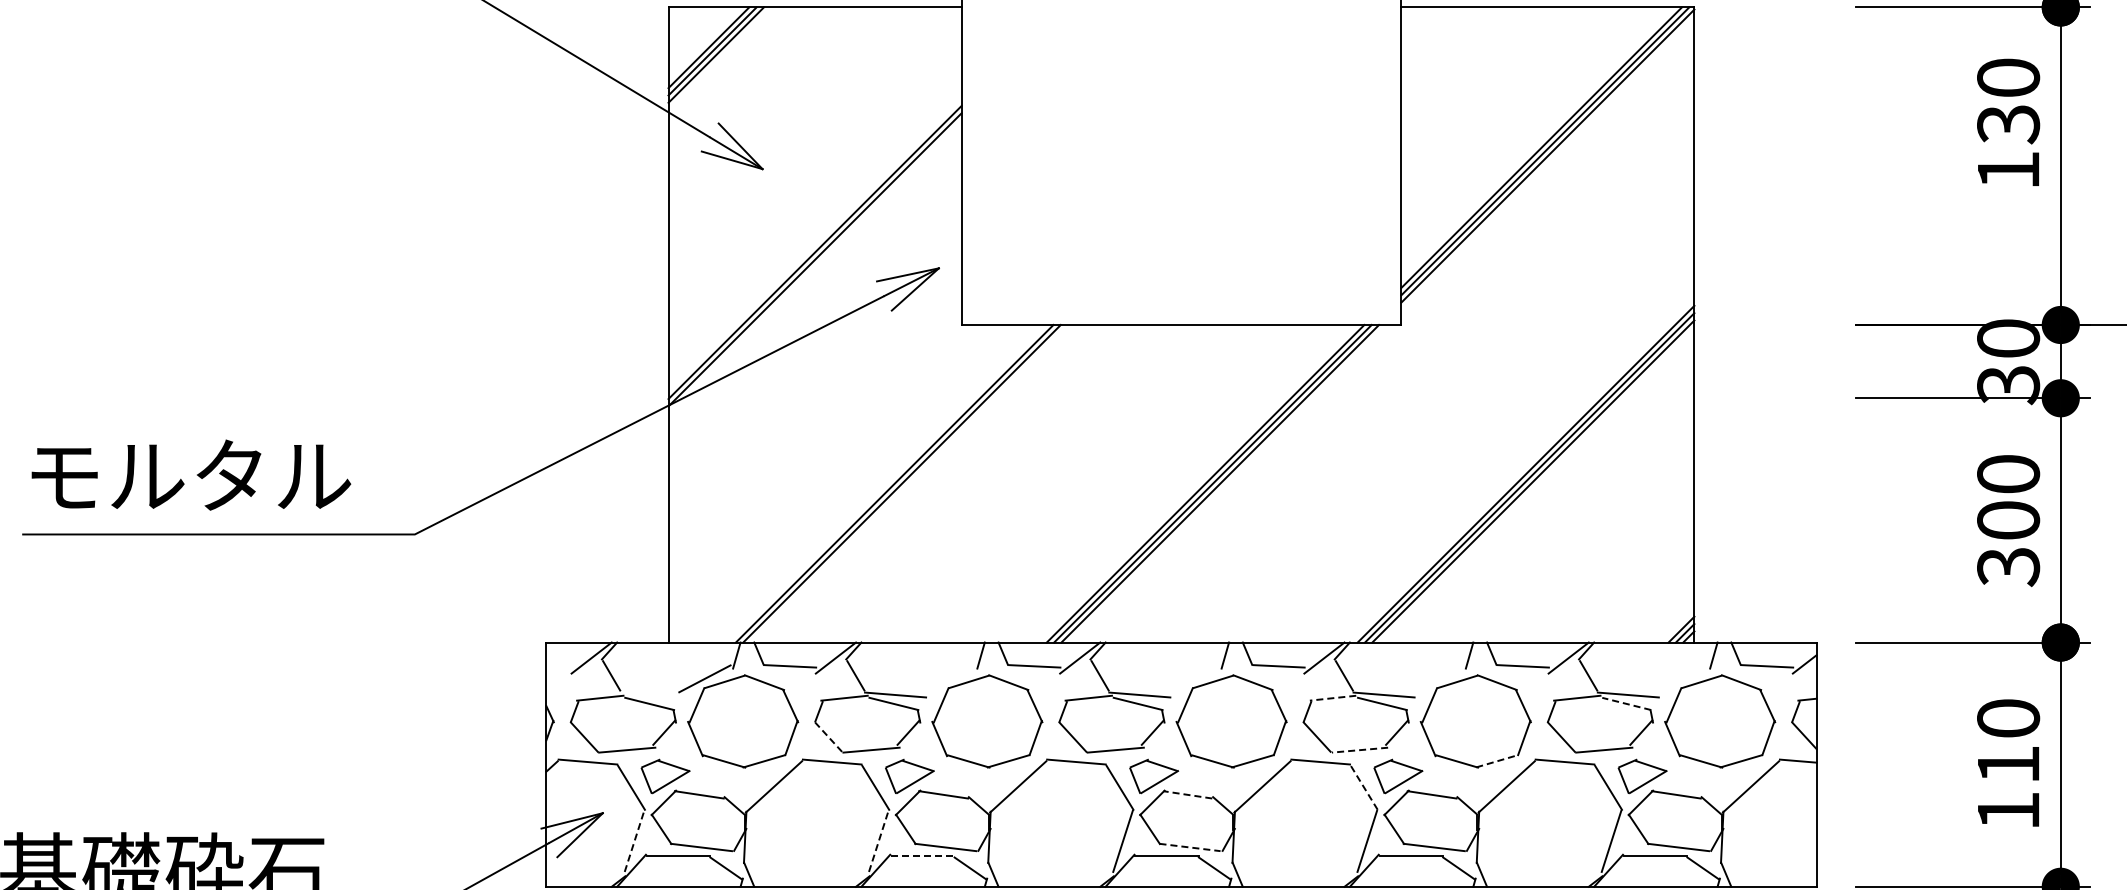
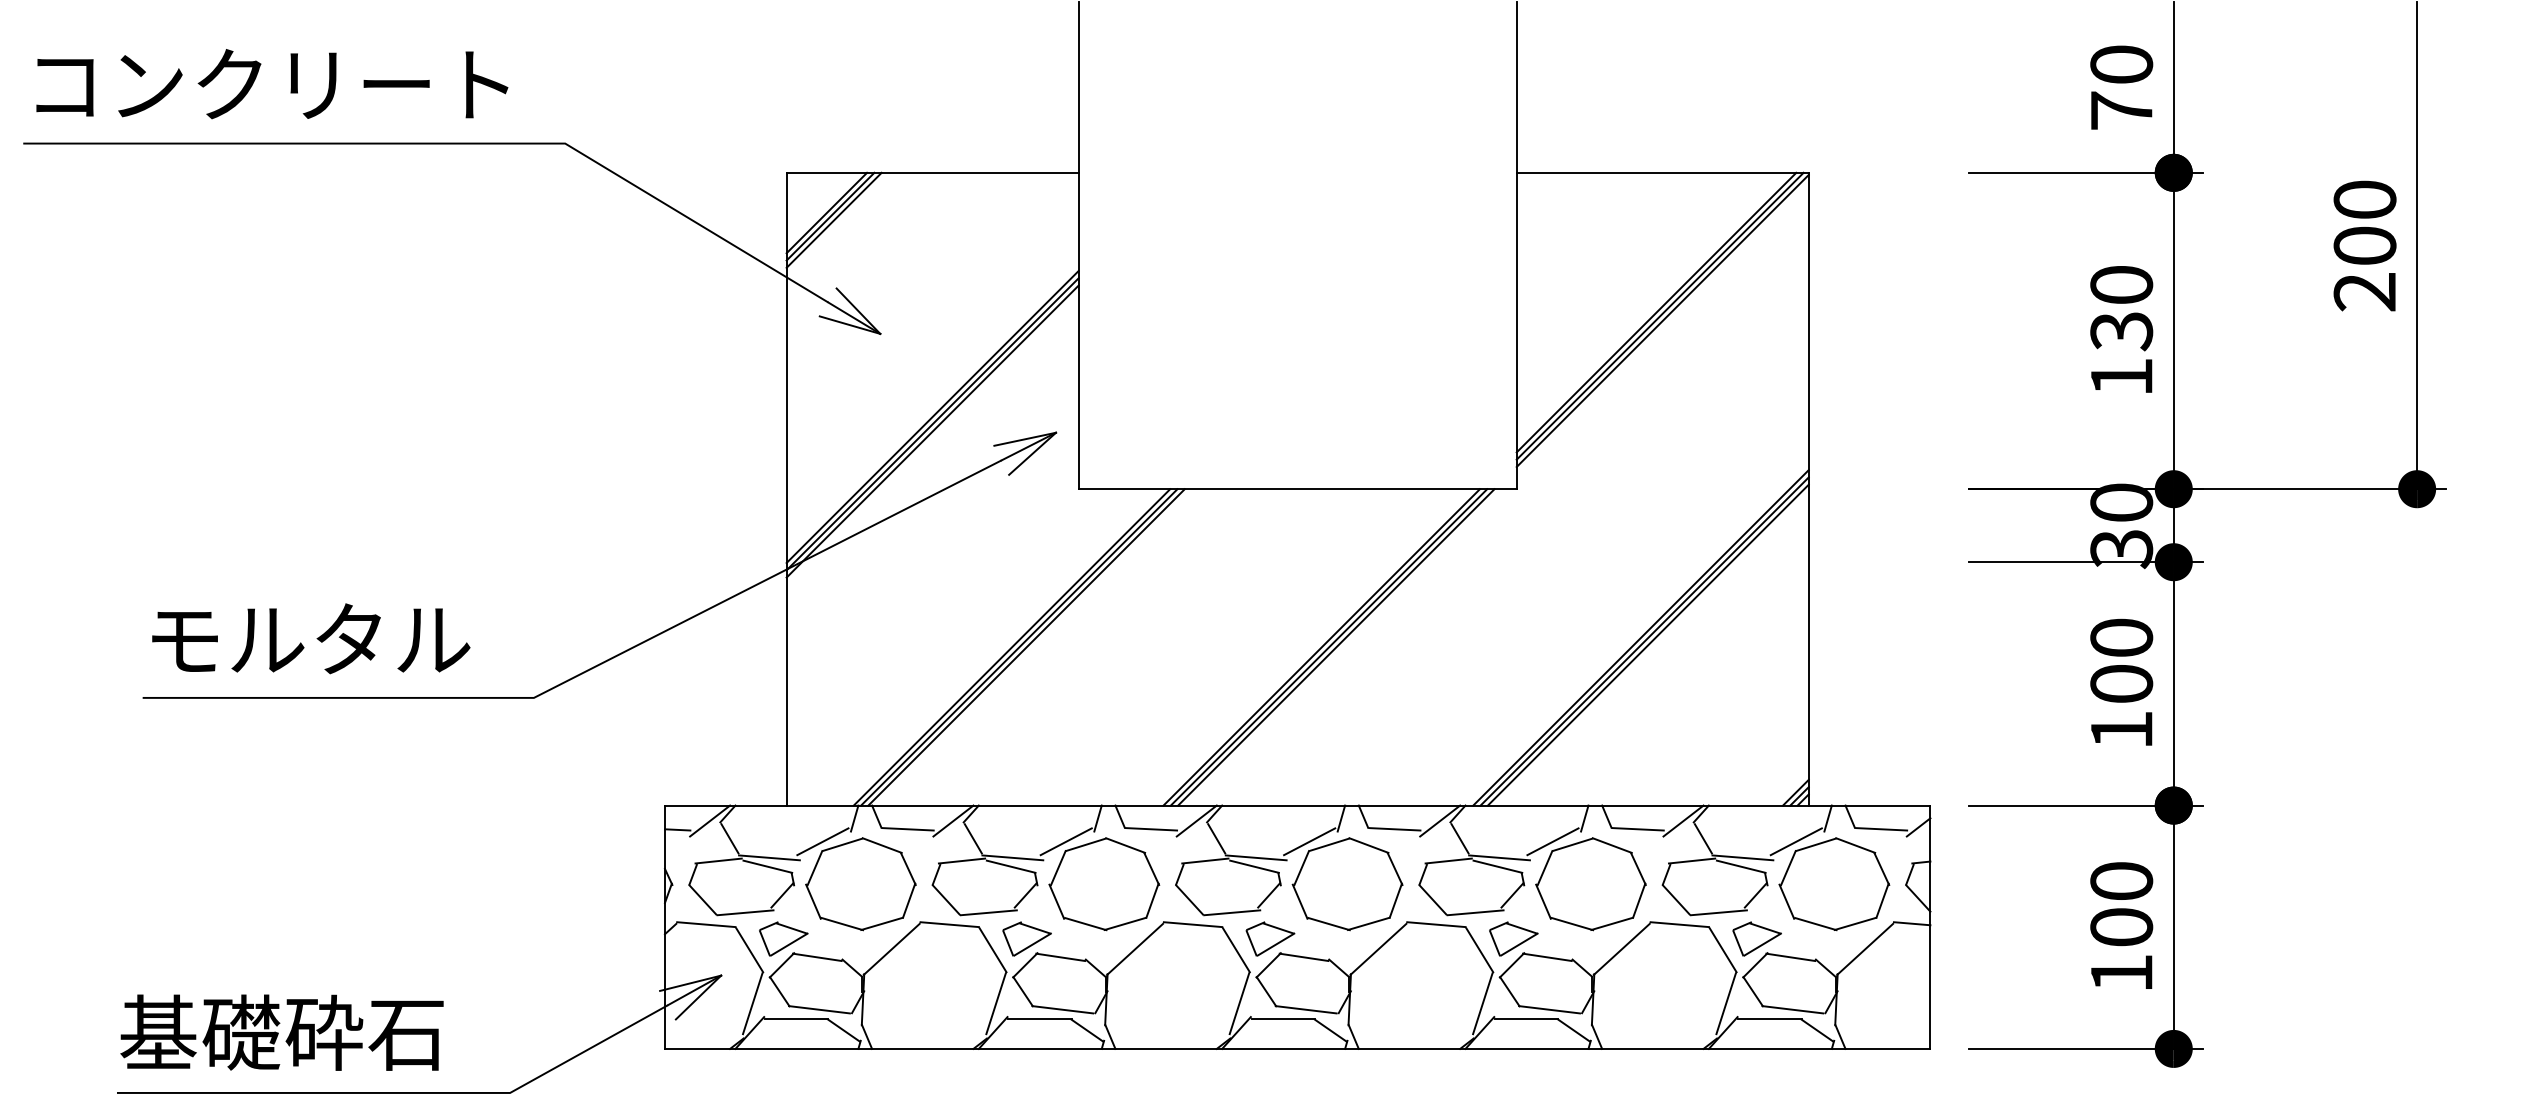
text: (2008, 122) -> (2121, 329), moved
line: (814, 267) -> (932, 431), added
line: (909, 483) -> (1026, 647), added
text: (2008, 567) -> (2121, 730), 300 -> 100
line: (558, 666) -> (677, 829), added
line: (948, 678) -> (1065, 841), added
line: (1193, 678) -> (1309, 841), added
line: (1437, 678) -> (1552, 841), added
line: (1681, 678) -> (1795, 841), added
line: (651, 694) -> (769, 857), added
line: (1332, 698) -> (1448, 861), dashed -> solid
line: (1625, 703) -> (1740, 866), dashed -> solid
line: (828, 736) -> (946, 899), dashed -> solid
line: (1359, 749) -> (1475, 912), dashed -> solid
line: (1497, 760) -> (1612, 923), dashed -> solid
text: (2008, 764) -> (2121, 927), 110 -> 100
line: (1363, 787) -> (1479, 950), dashed -> solid
line: (1188, 795) -> (1304, 957), dashed -> solid
line: (634, 841) -> (752, 1003), dashed -> solid
line: (879, 841) -> (996, 1003), dashed -> solid
line: (1190, 847) -> (1306, 1009), dashed -> solid
line: (923, 856) -> (1040, 1018), dashed -> solid

